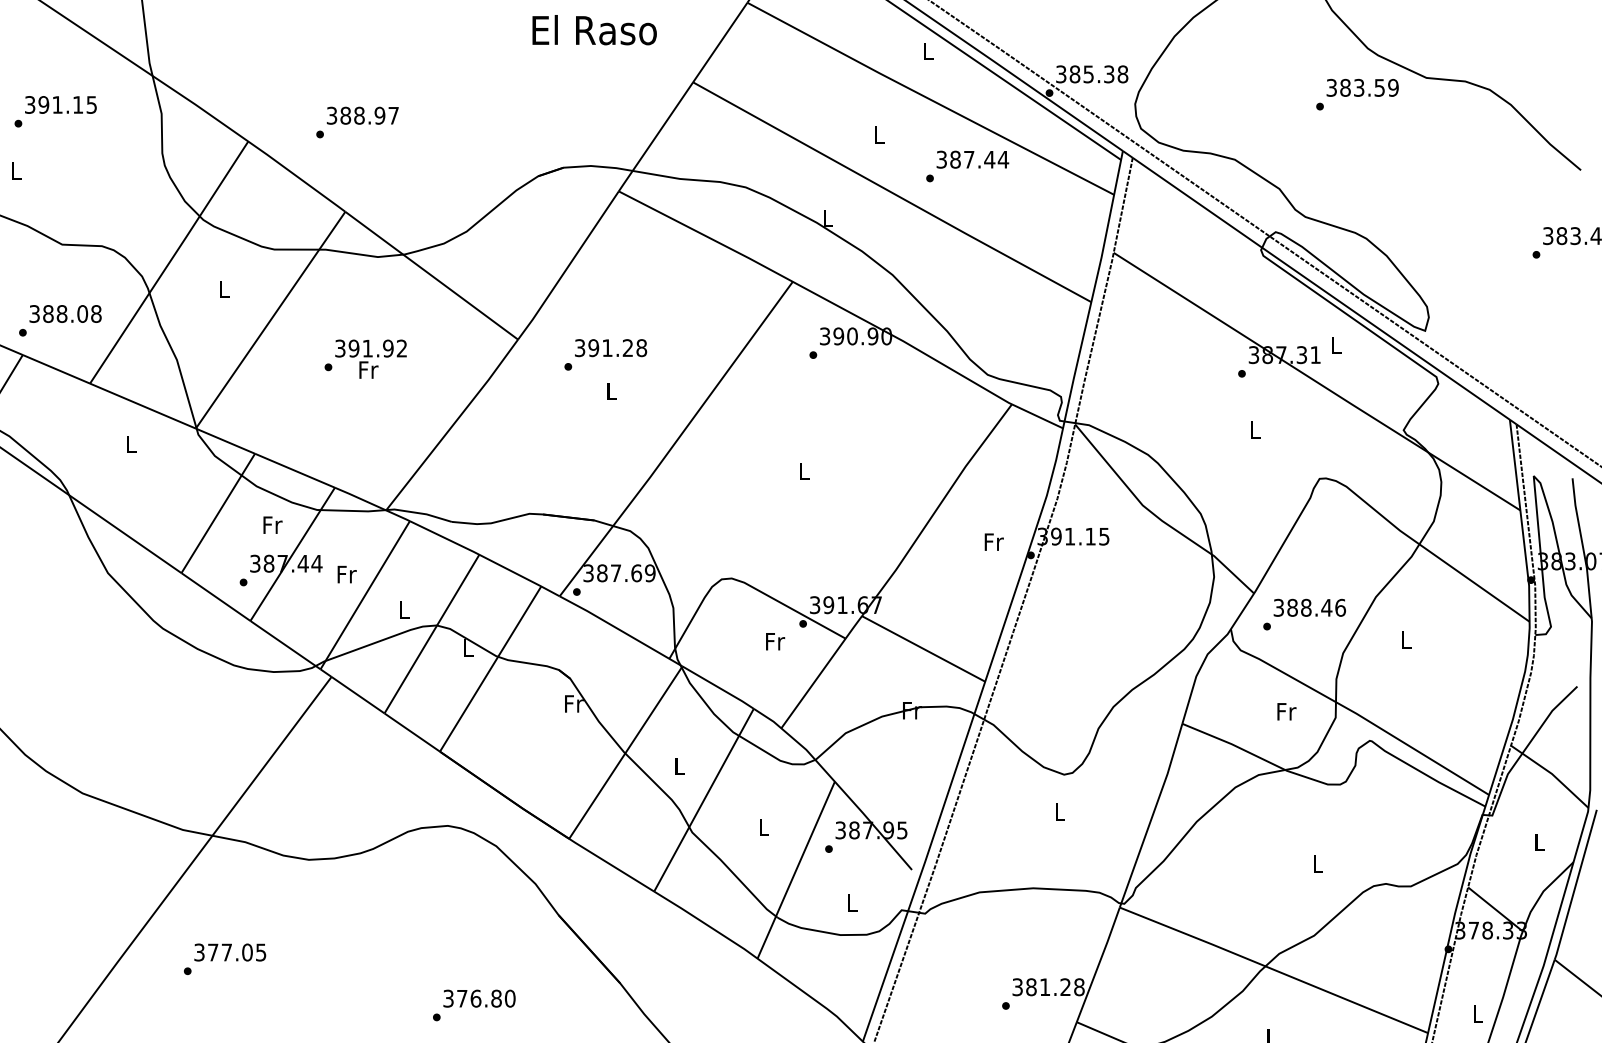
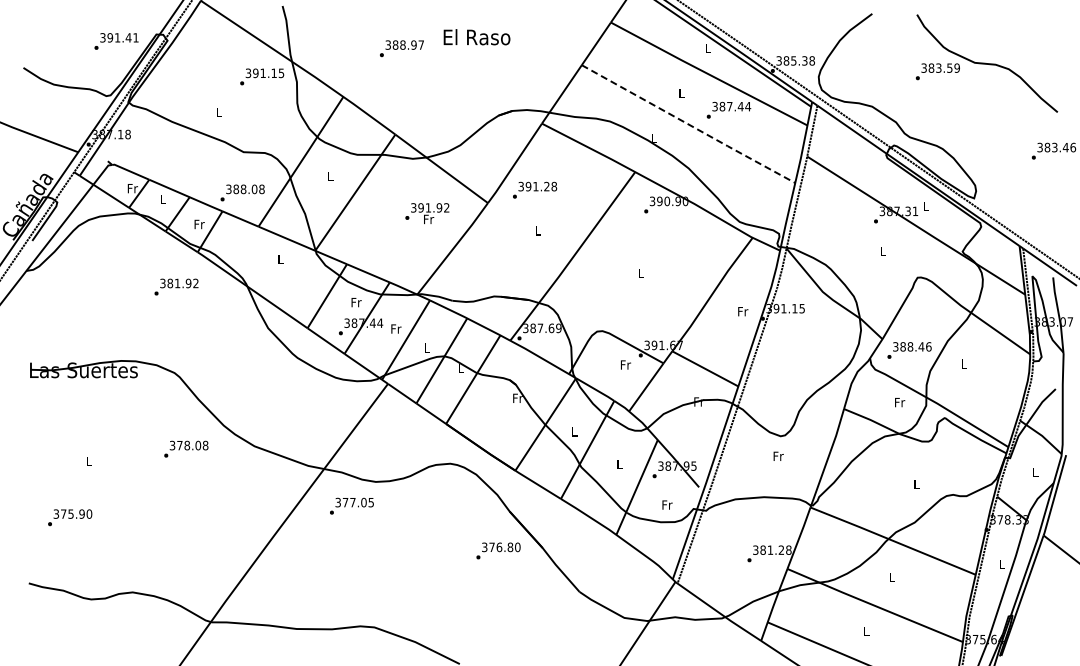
text: (593, 30) -> (476, 37), moved
text: (56, 110) -> (262, 76), moved
text: (356, 122) -> (401, 48), moved
line: (894, 192) -> (689, 124), solid -> dashed
text: (606, 353) -> (535, 189), moved
text: (366, 359) -> (427, 213), moved
text: (1060, 810) -> (778, 455), L -> Fr
text: (852, 901) -> (667, 504), L -> Fr
text: (224, 957) -> (351, 505), moved
text: (474, 1004) -> (498, 550), moved

